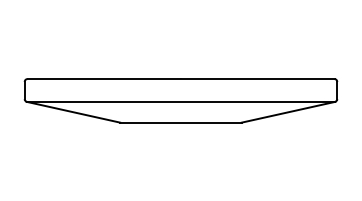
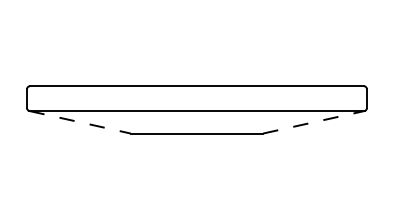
line: (73, 112) -> (80, 122), solid -> dashed
line: (288, 112) -> (313, 122), solid -> dashed

